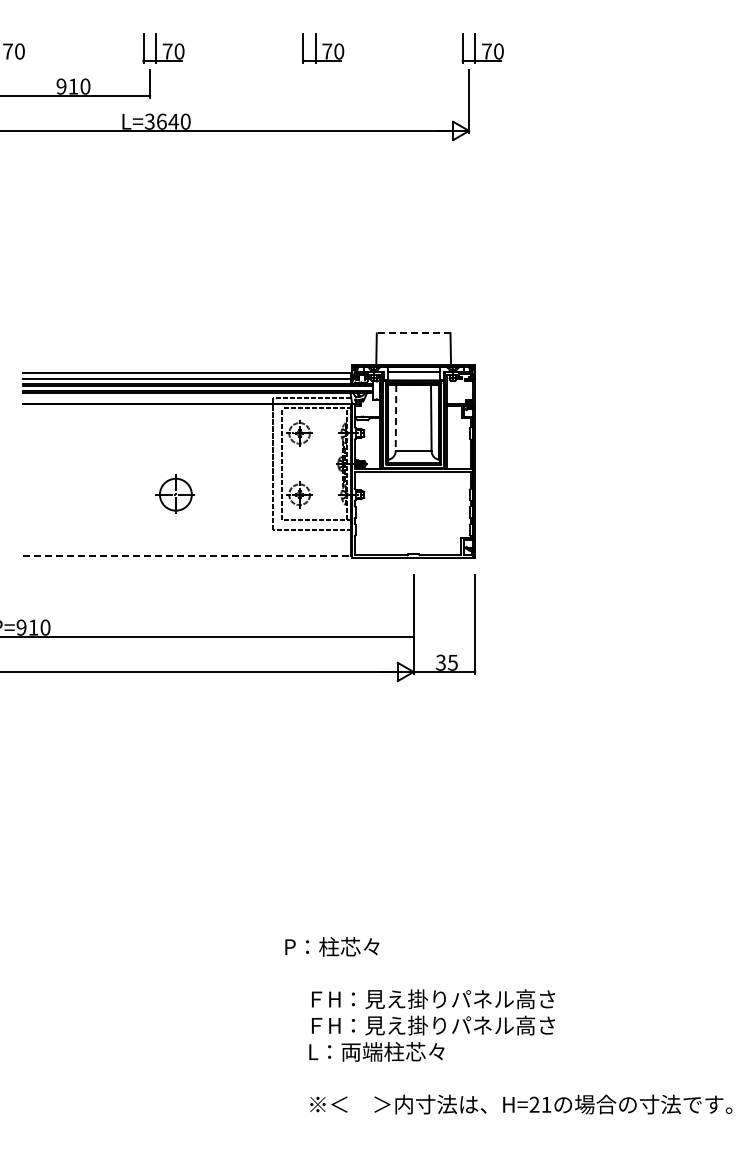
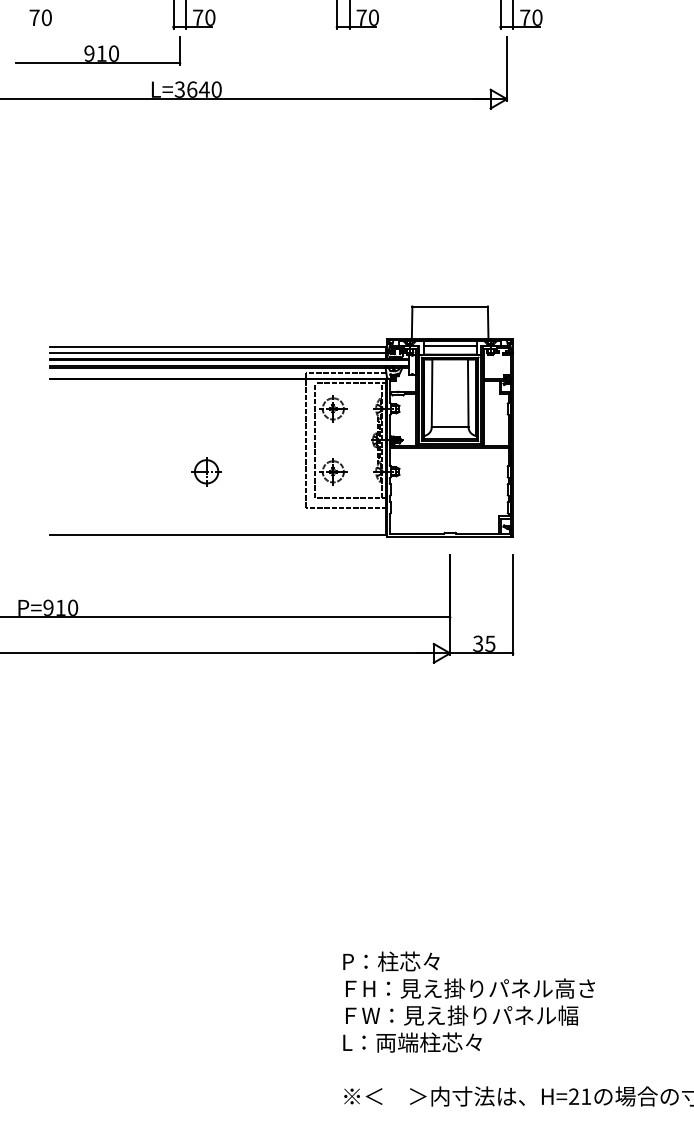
line: (413, 333) -> (450, 306), dashed -> solid
line: (395, 418) -> (431, 393), dashed -> solid
part: (175, 494) -> (206, 471), size x0.71
line: (187, 556) -> (218, 535), dashed -> solid
text: (332, 946) -> (391, 961), moved
text: (440, 1025) -> (477, 1015), ＦH：見え掛りパネル高さ -> ＦW：見え掛りパネル幅

